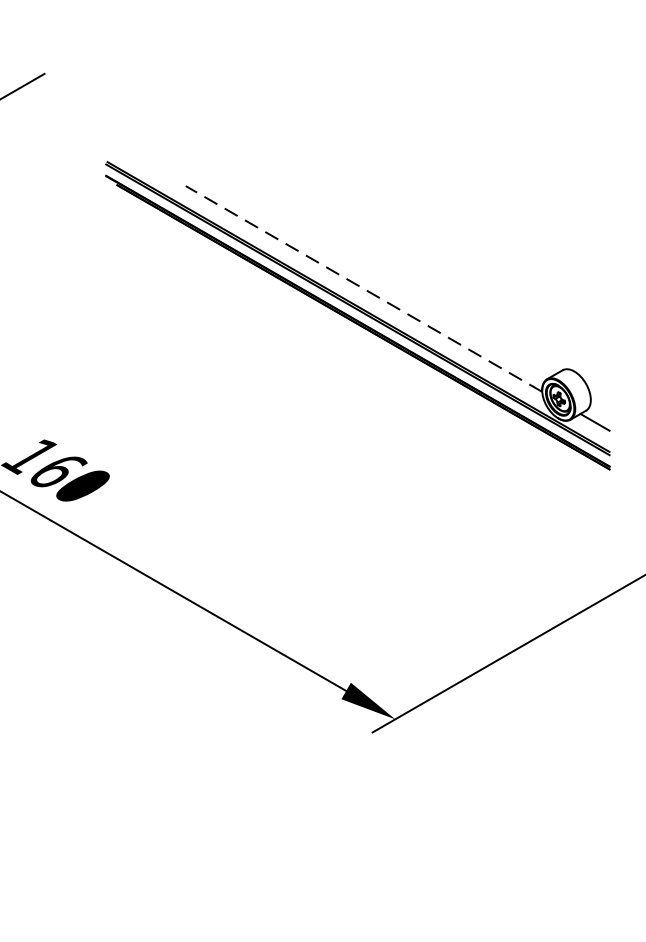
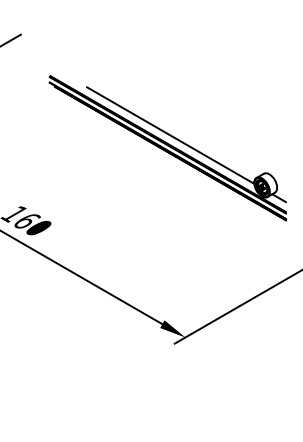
line: (363, 288) -> (170, 135), dashed -> solid

